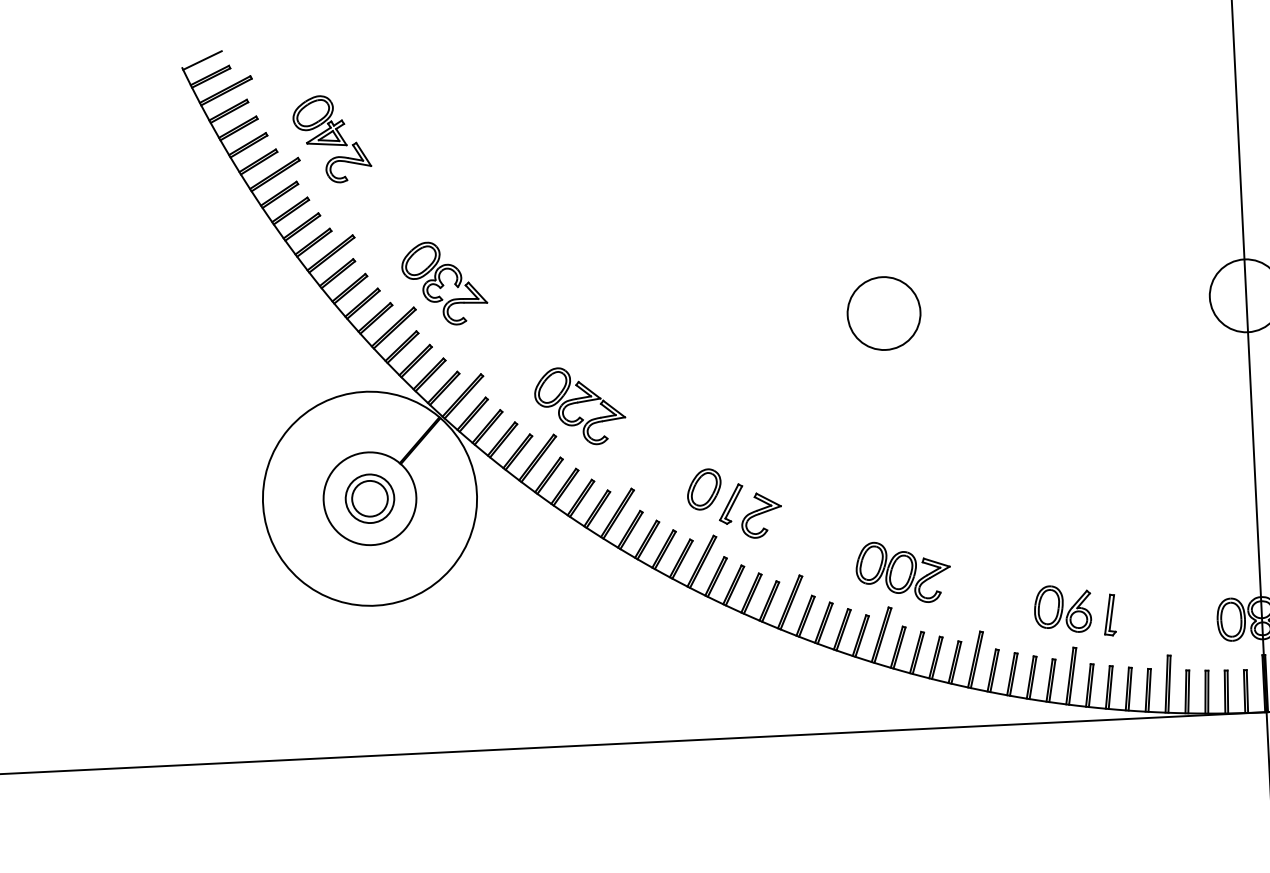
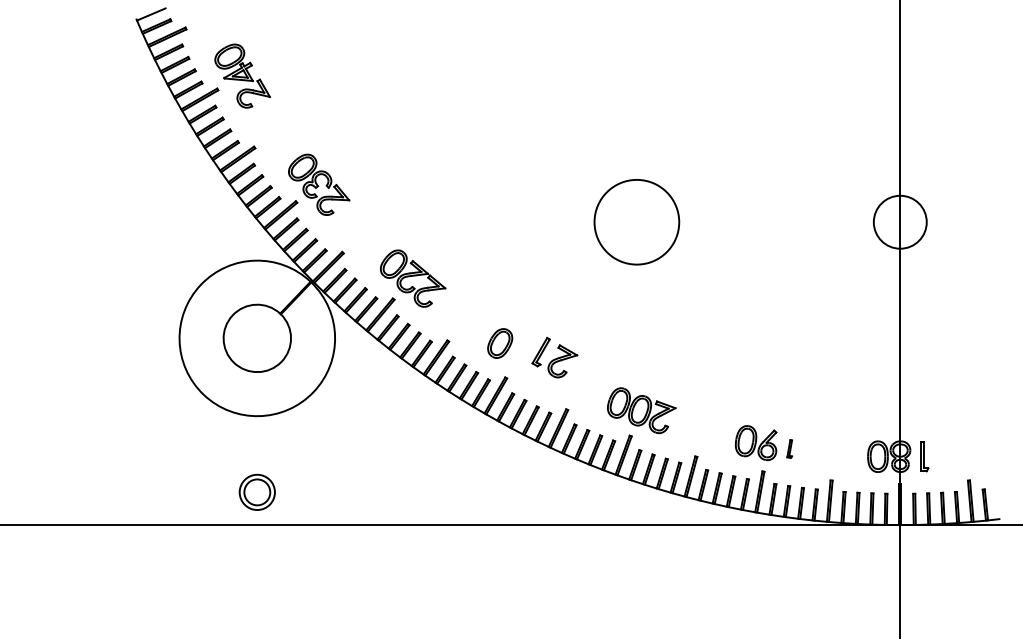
circle: (883, 312) -> (636, 221), size x1.6
part: (368, 497) -> (256, 491), moved
part: (749, 510) -> (554, 357), moved
part: (1109, 614) -> (789, 448), size x0.6

